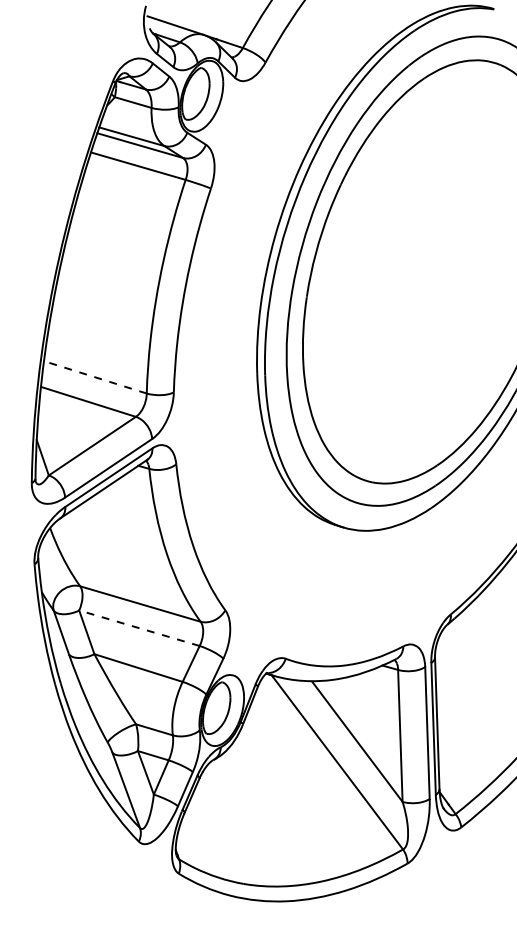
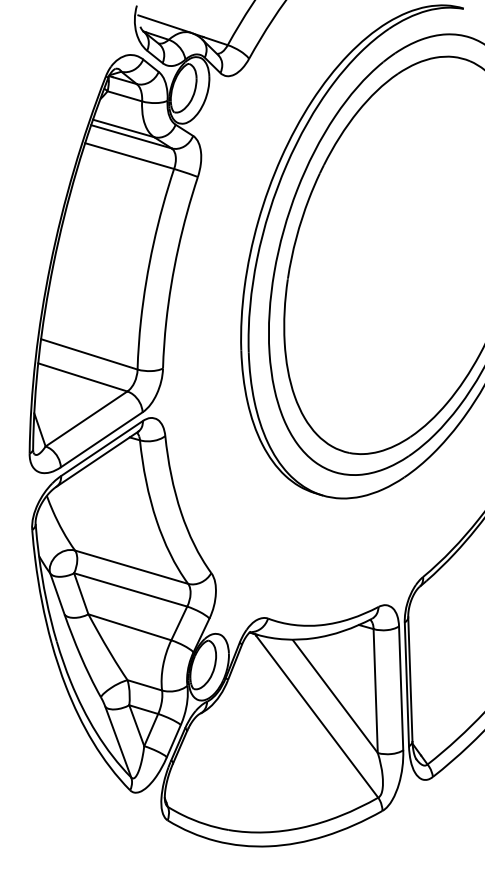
line: (95, 377) -> (89, 354), dashed -> solid
line: (139, 627) -> (130, 589), dashed -> solid

